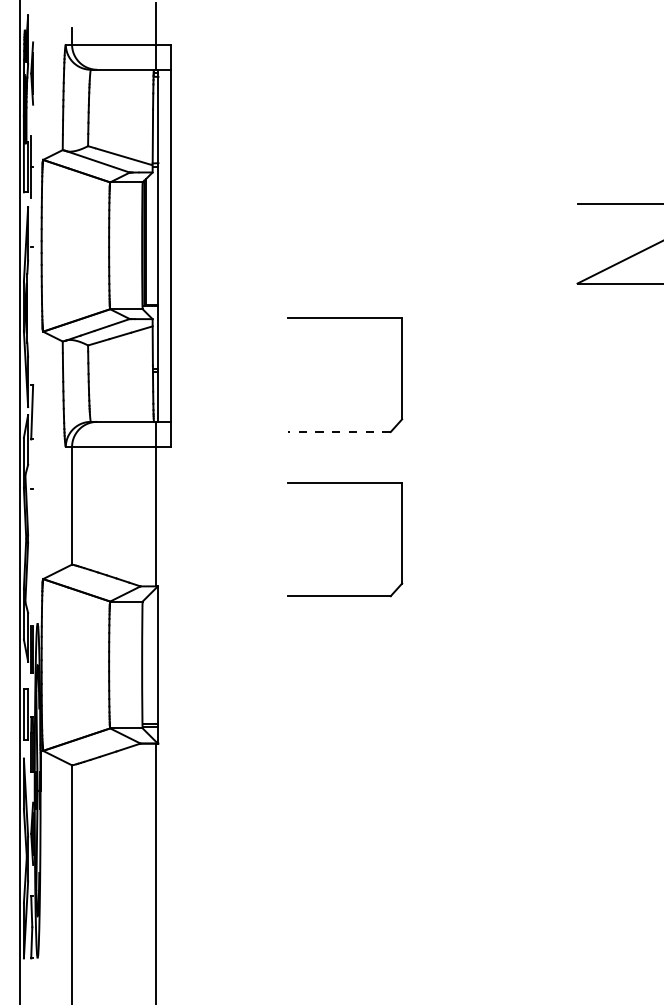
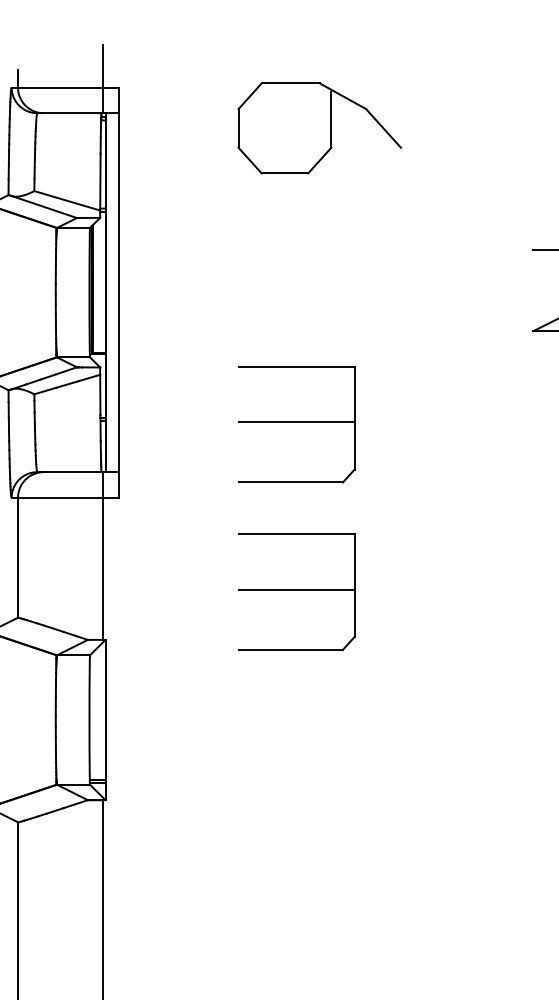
part: (367, 84) -> (319, 128), added
line: (345, 373) -> (296, 422), added
line: (339, 432) -> (290, 483), dashed -> solid
line: (345, 537) -> (296, 590), added

